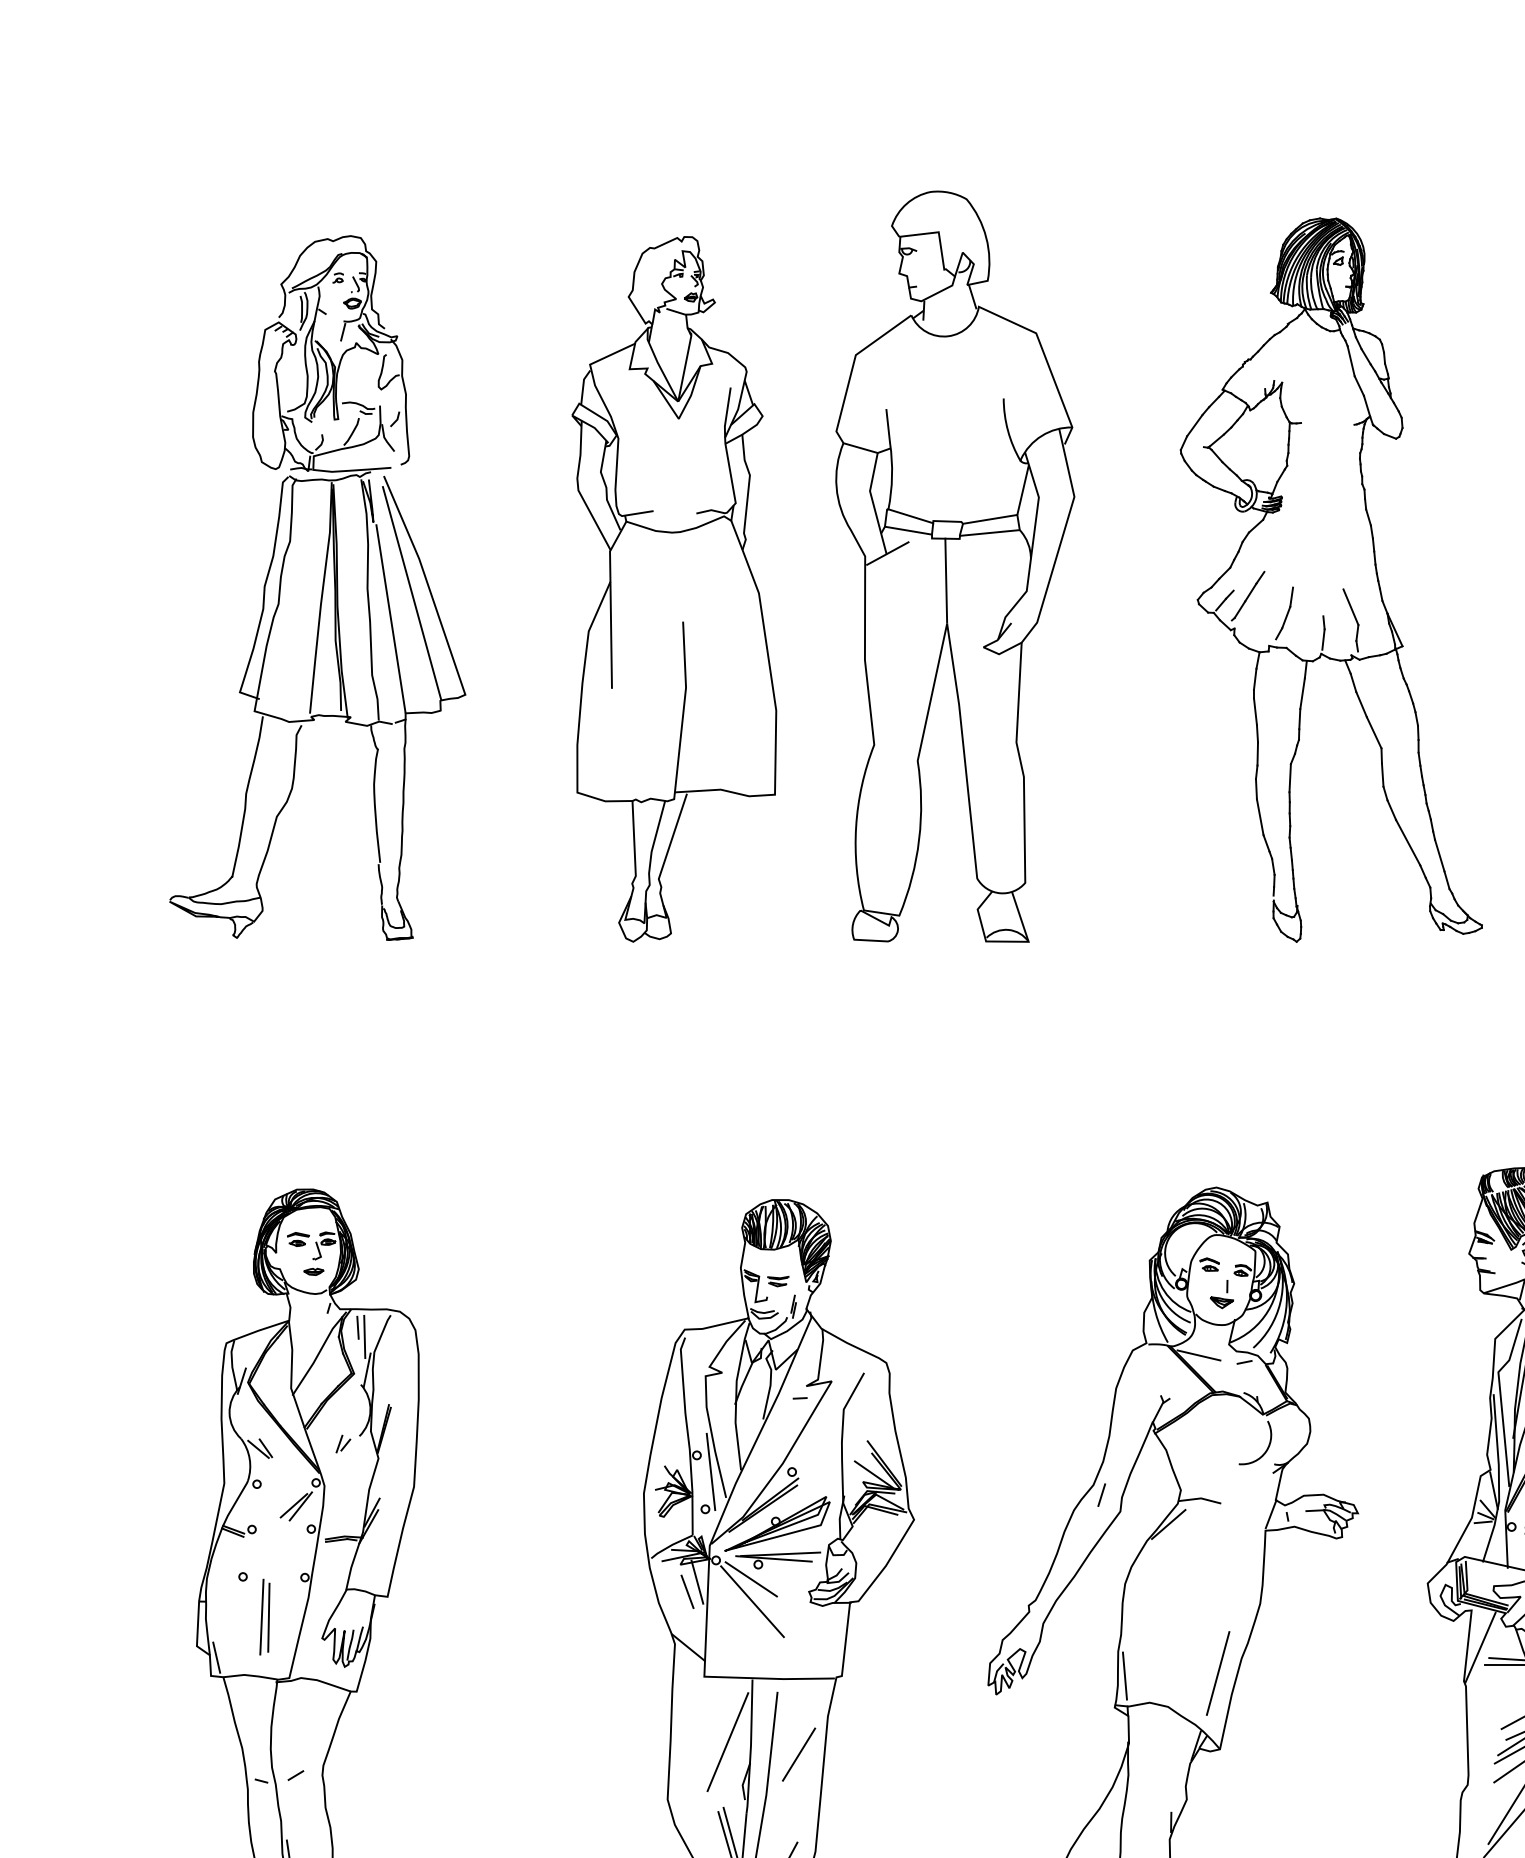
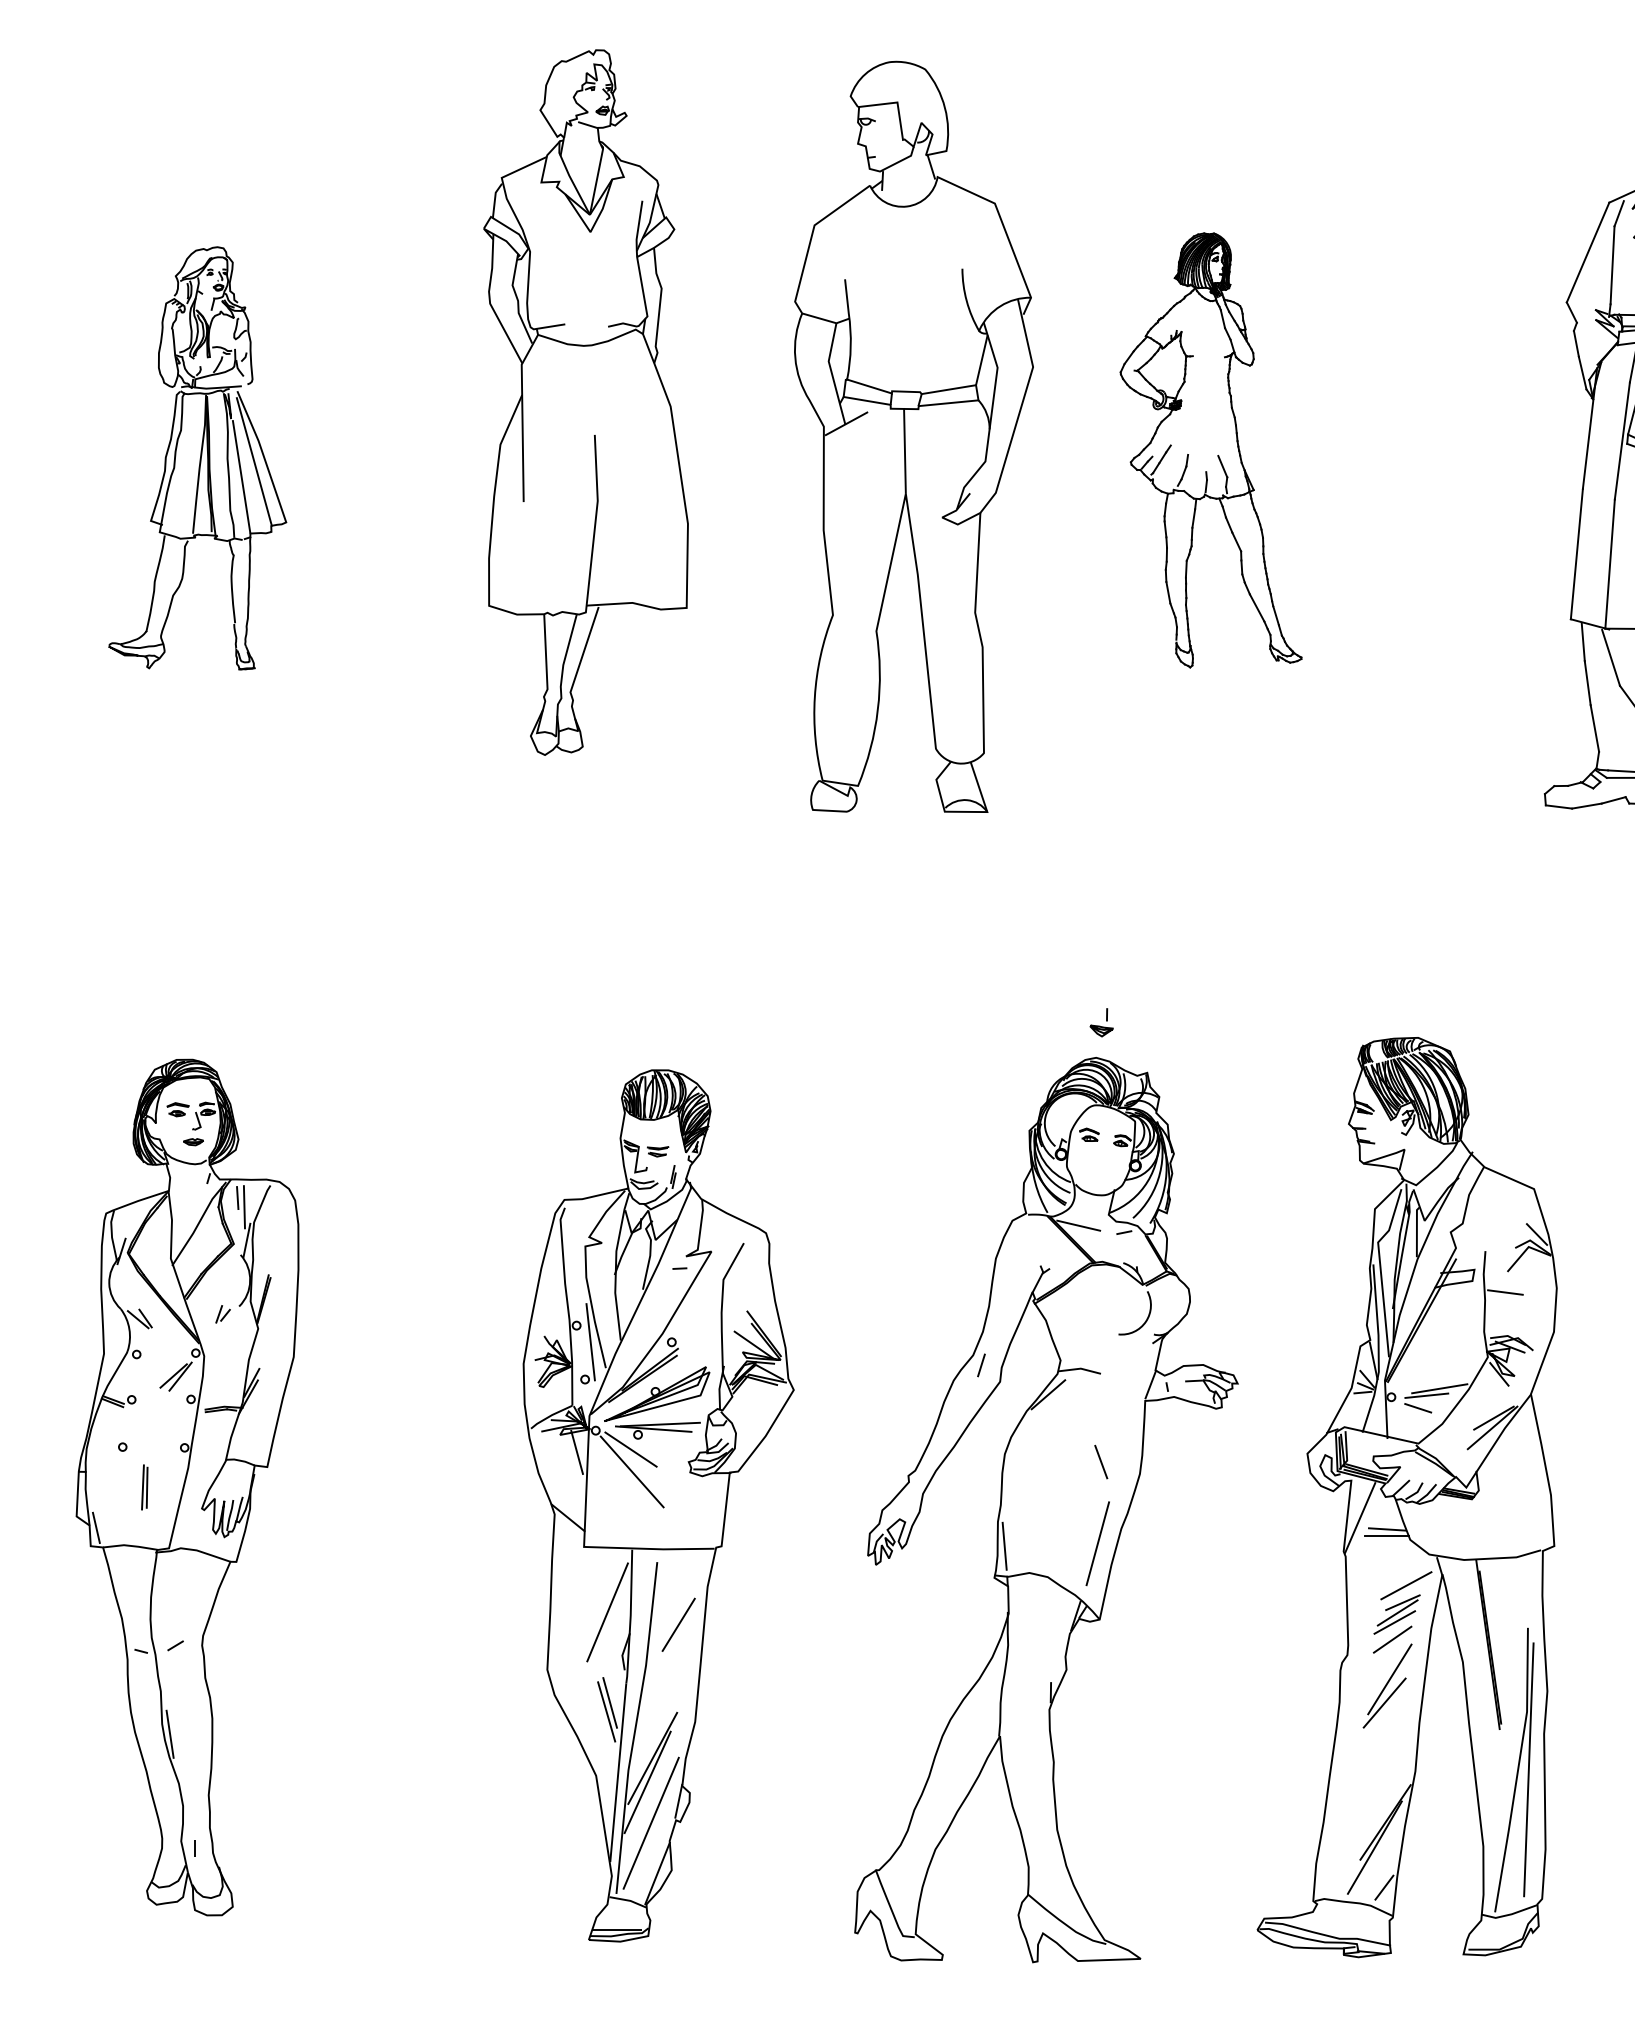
part: (954, 566) -> (913, 436), moved
part: (1330, 580) -> (1210, 450), size x0.6
part: (317, 588) -> (197, 458), size x0.6
part: (673, 589) -> (585, 402), moved
part: (1221, 1294) -> (1101, 1022), moved
line: (687, 1591) -> (1101, 1461), moved
part: (264, 1617) -> (144, 1487), size x0.6

